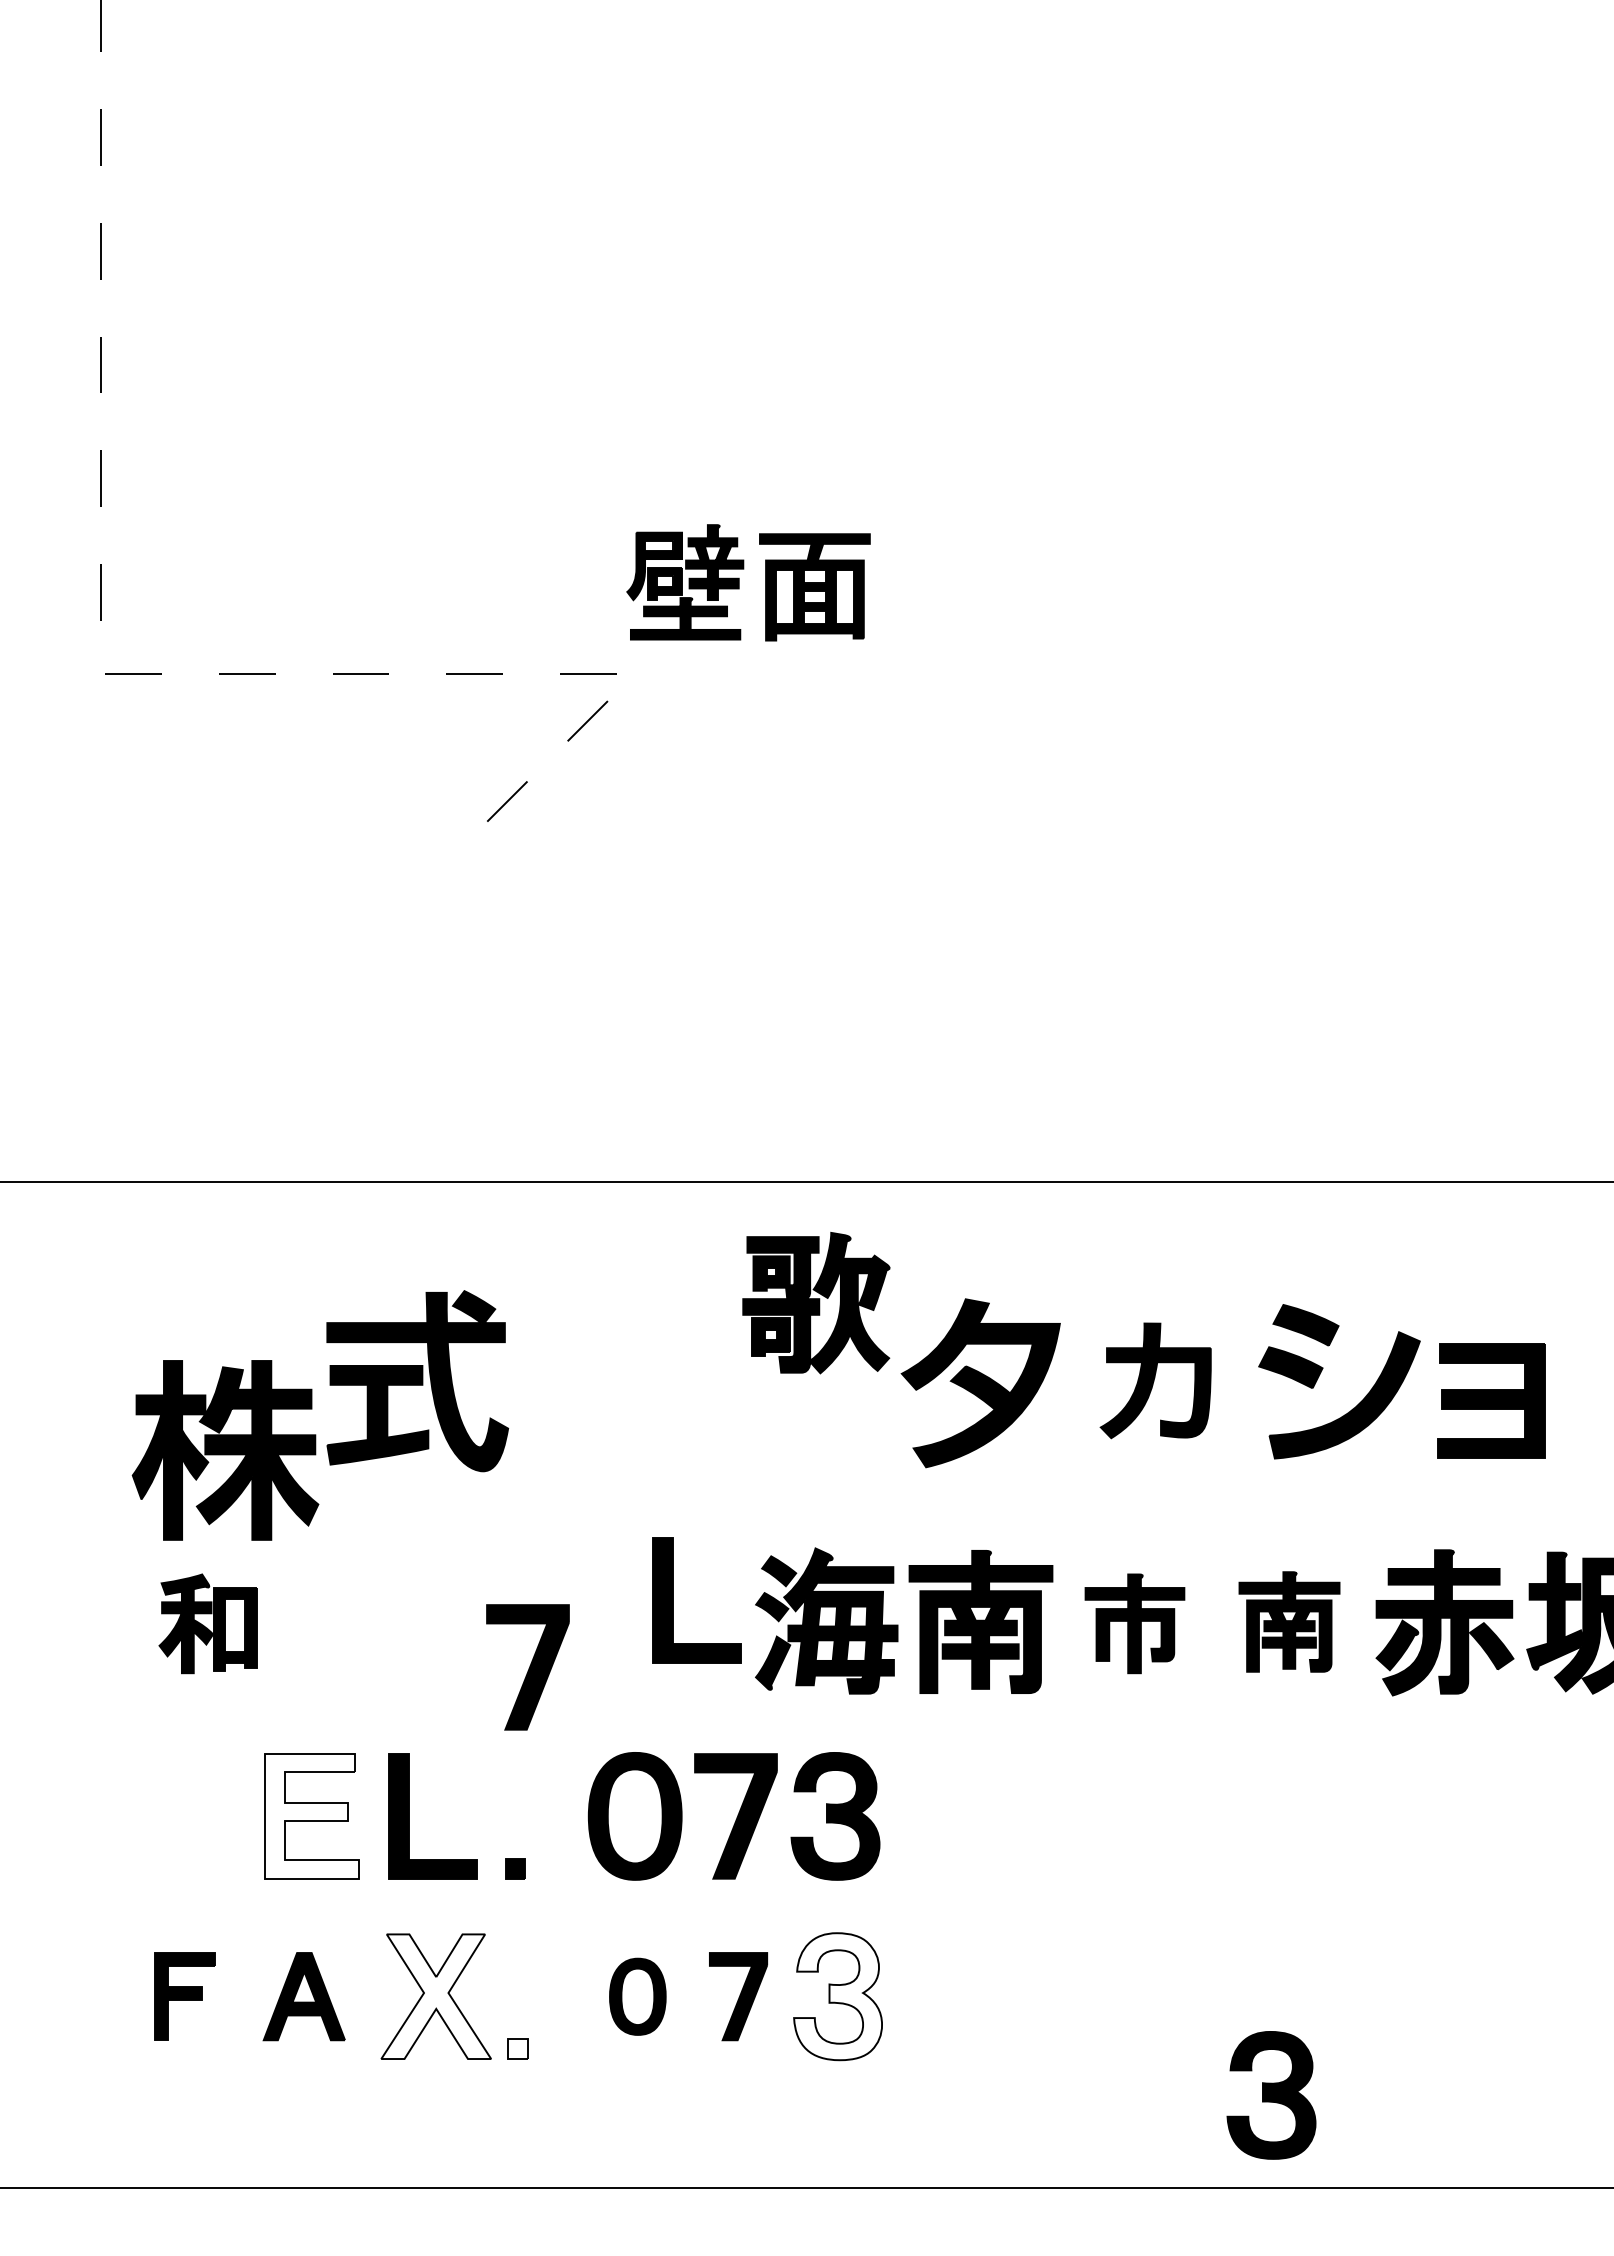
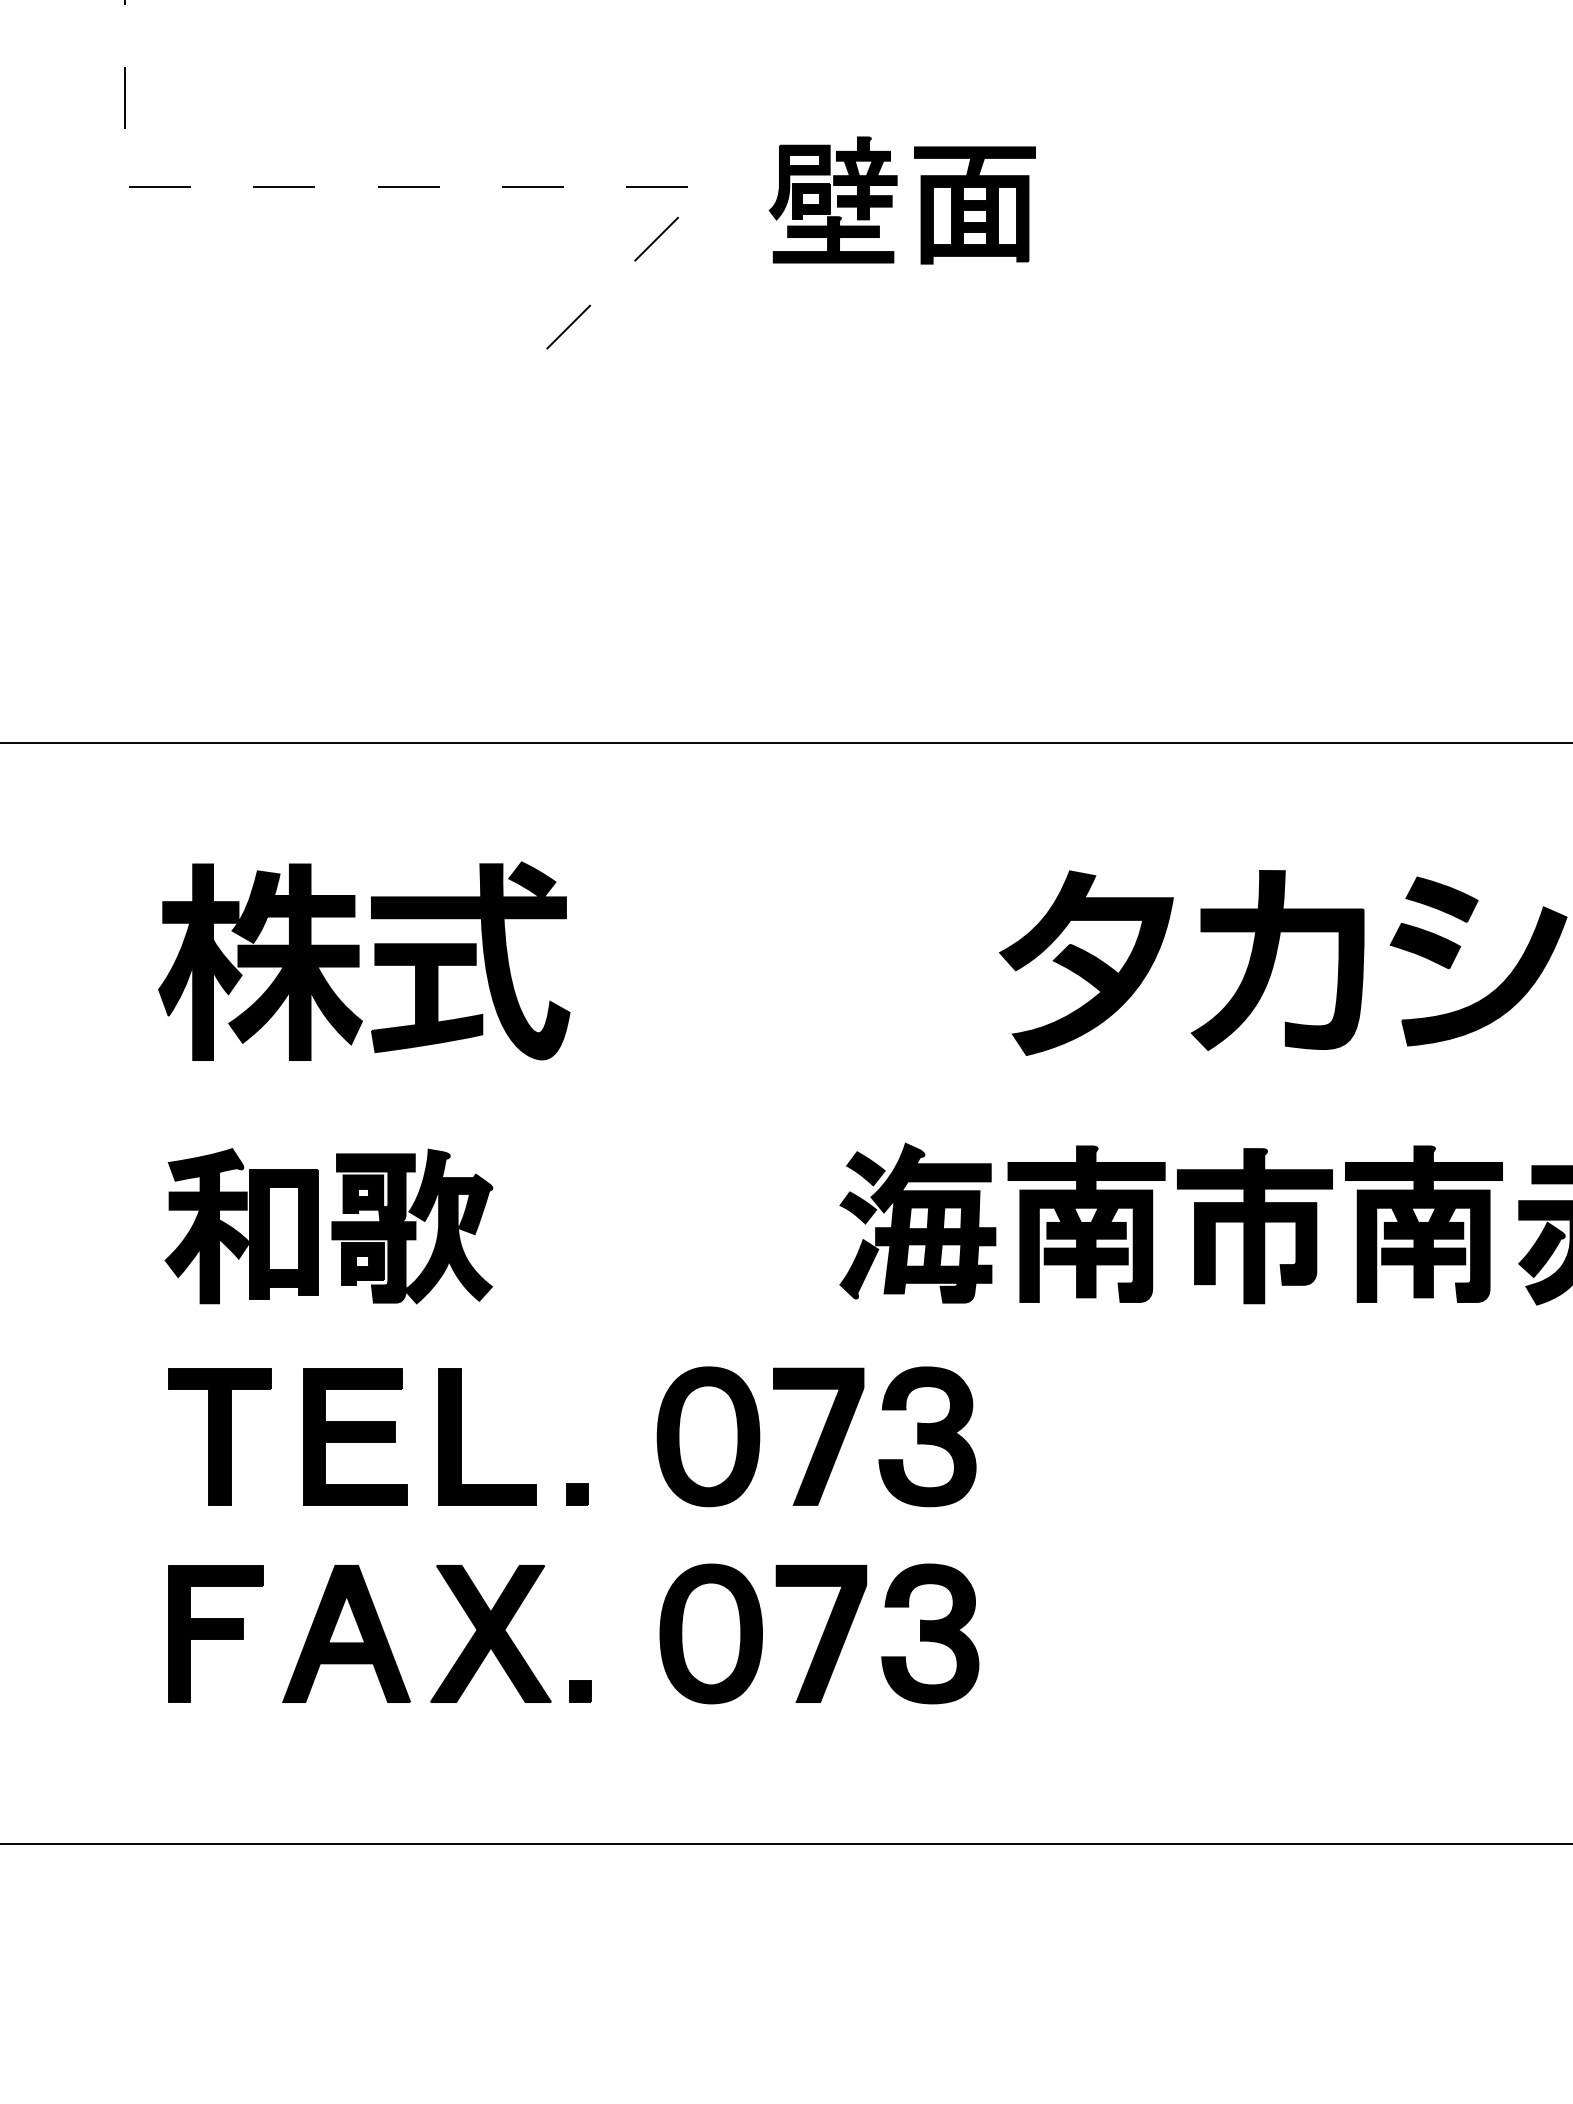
part: (739, 582) -> (892, 200), moved
part: (816, 1302) -> (412, 1225), moved
part: (1155, 1380) -> (1277, 960), size x1.43
part: (225, 1450) -> (260, 962), moved
part: (673, 1600) -> (750, 1200), removed
part: (1289, 1621) -> (1423, 1223), size x1.43
part: (207, 1623) -> (240, 1225), size x1.43
part: (1134, 1623) -> (1254, 1225), size x1.43
part: (527, 1667) -> (590, 1273), removed
part: (188, 1816) -> (220, 1436), added
fill: (312, 1816) -> (355, 1436), added
part: (184, 1996) -> (215, 1633), size x1.43
part: (304, 1996) -> (346, 1633), size x1.43
fill: (436, 1996) -> (491, 1633), added
part: (637, 1996) -> (711, 1633), size x1.67
part: (738, 1996) -> (821, 1633), size x1.43
fill: (838, 1996) -> (930, 1633), added
fill: (517, 2049) -> (579, 1691), added
part: (1271, 2095) -> (1404, 1742), removed

